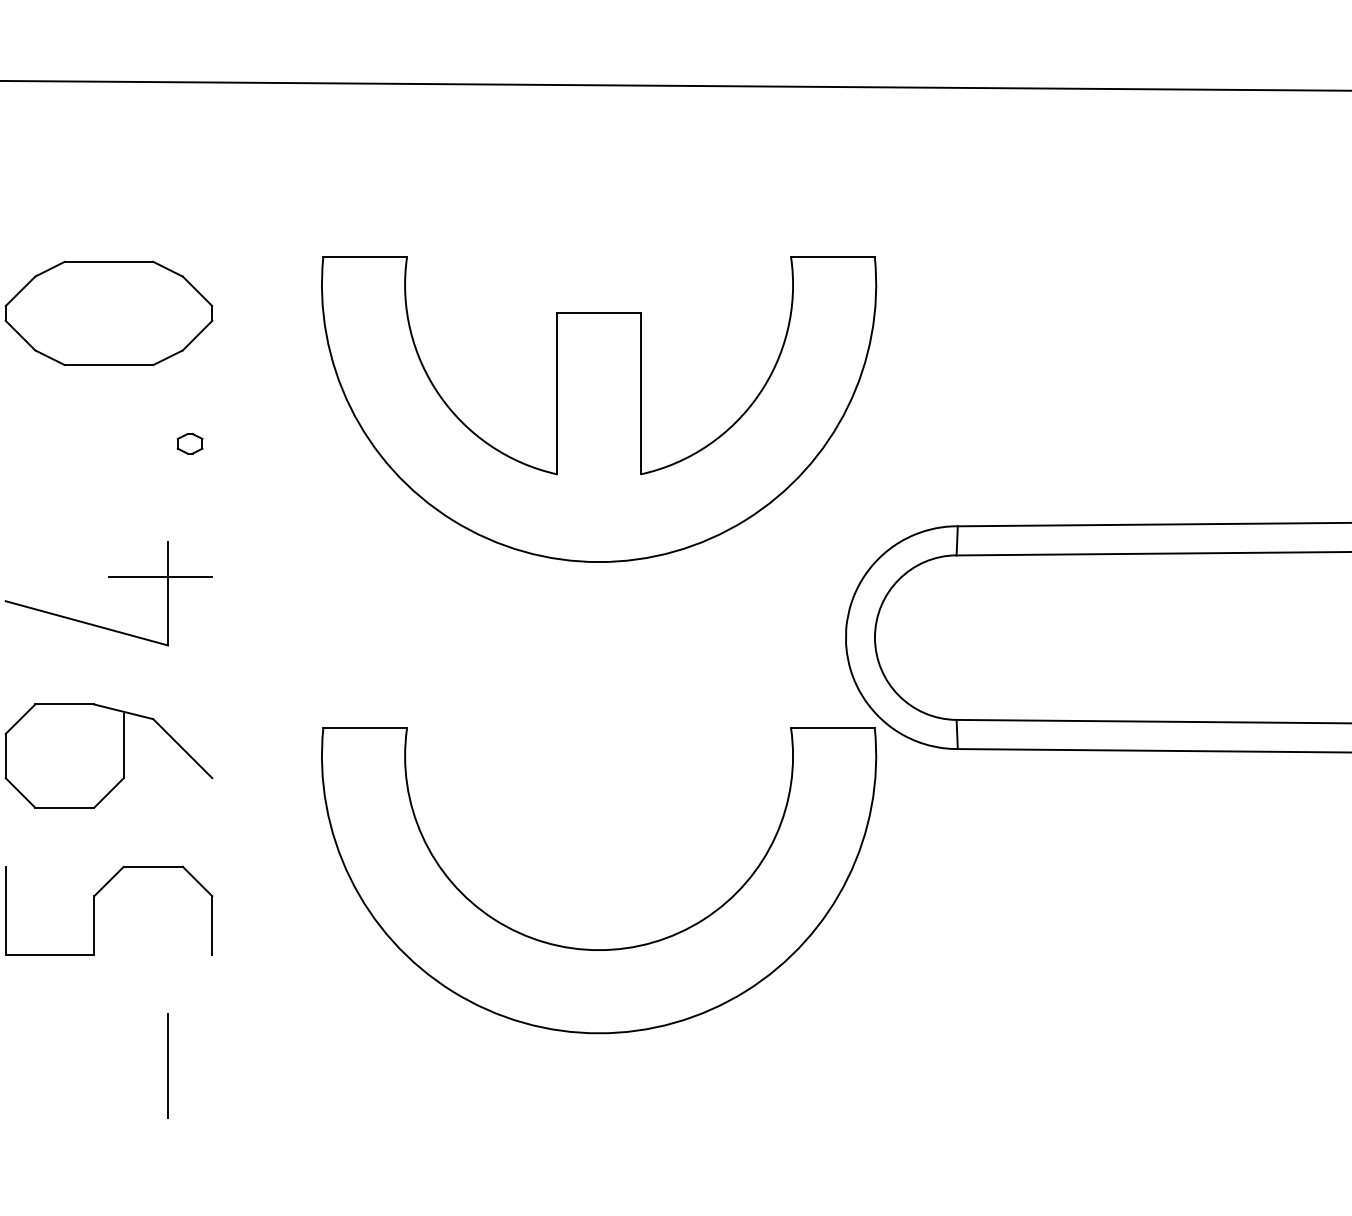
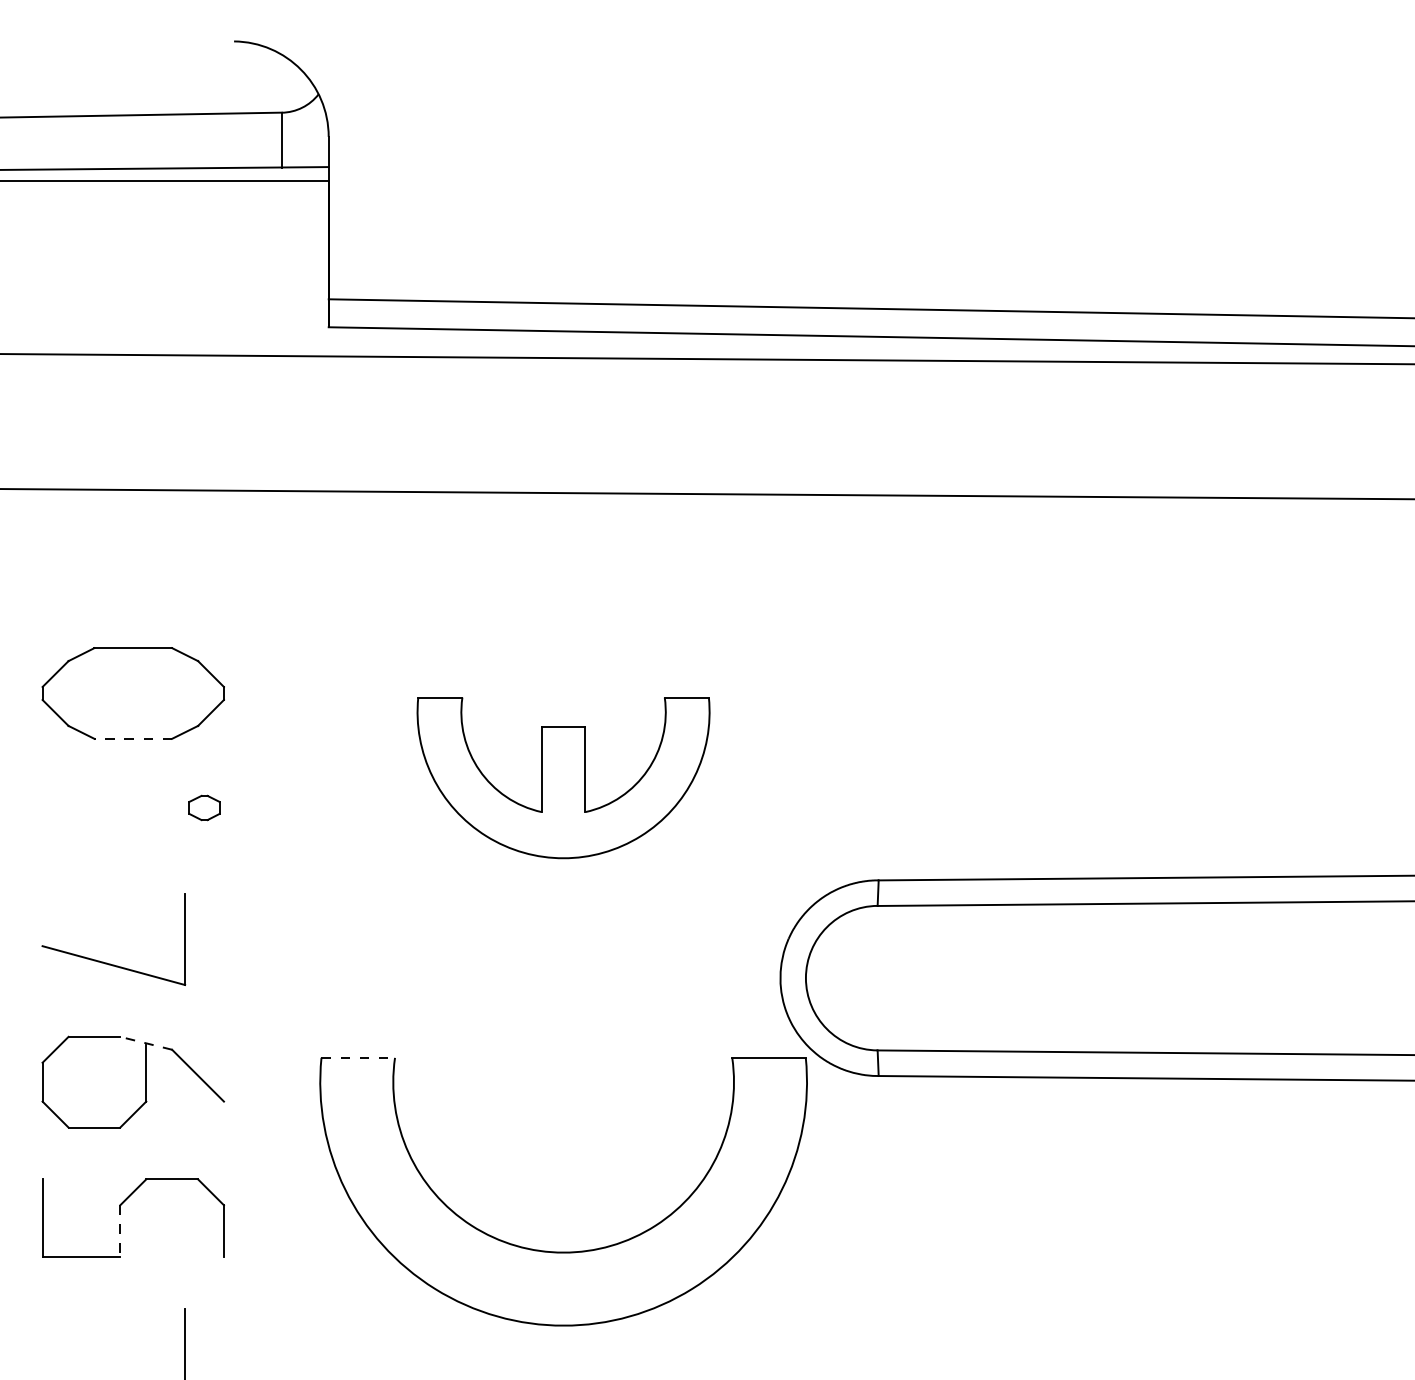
line: (109, 364) -> (133, 738), solid -> dashed
part: (598, 409) -> (563, 777), size x0.6
part: (190, 443) -> (204, 807), size x1.4
line: (160, 576) -> (178, 924), removed
line: (124, 712) -> (146, 1043), solid -> dashed
line: (365, 727) -> (358, 1057), solid -> dashed
line: (94, 926) -> (120, 1231), solid -> dashed

